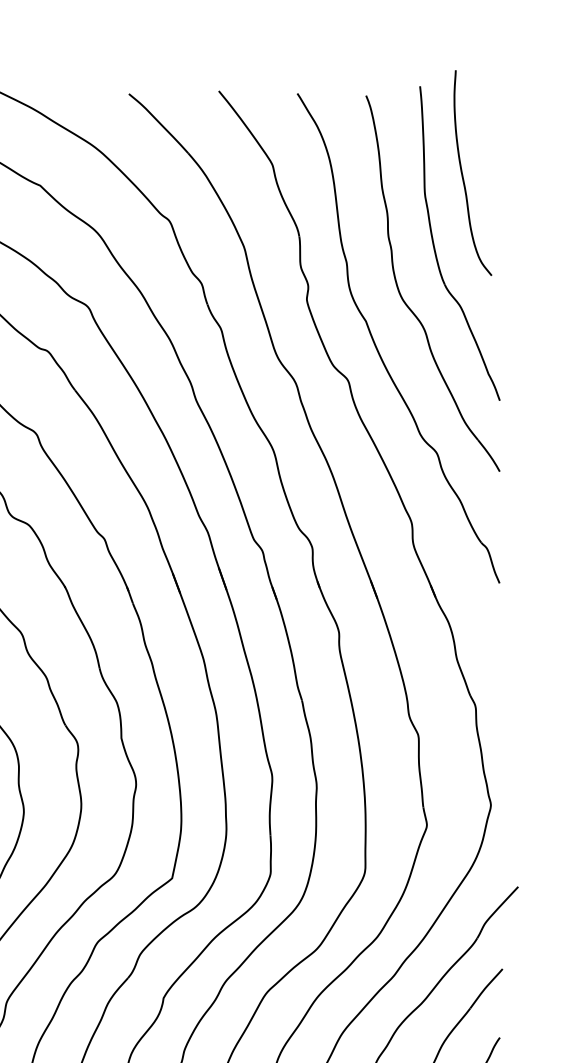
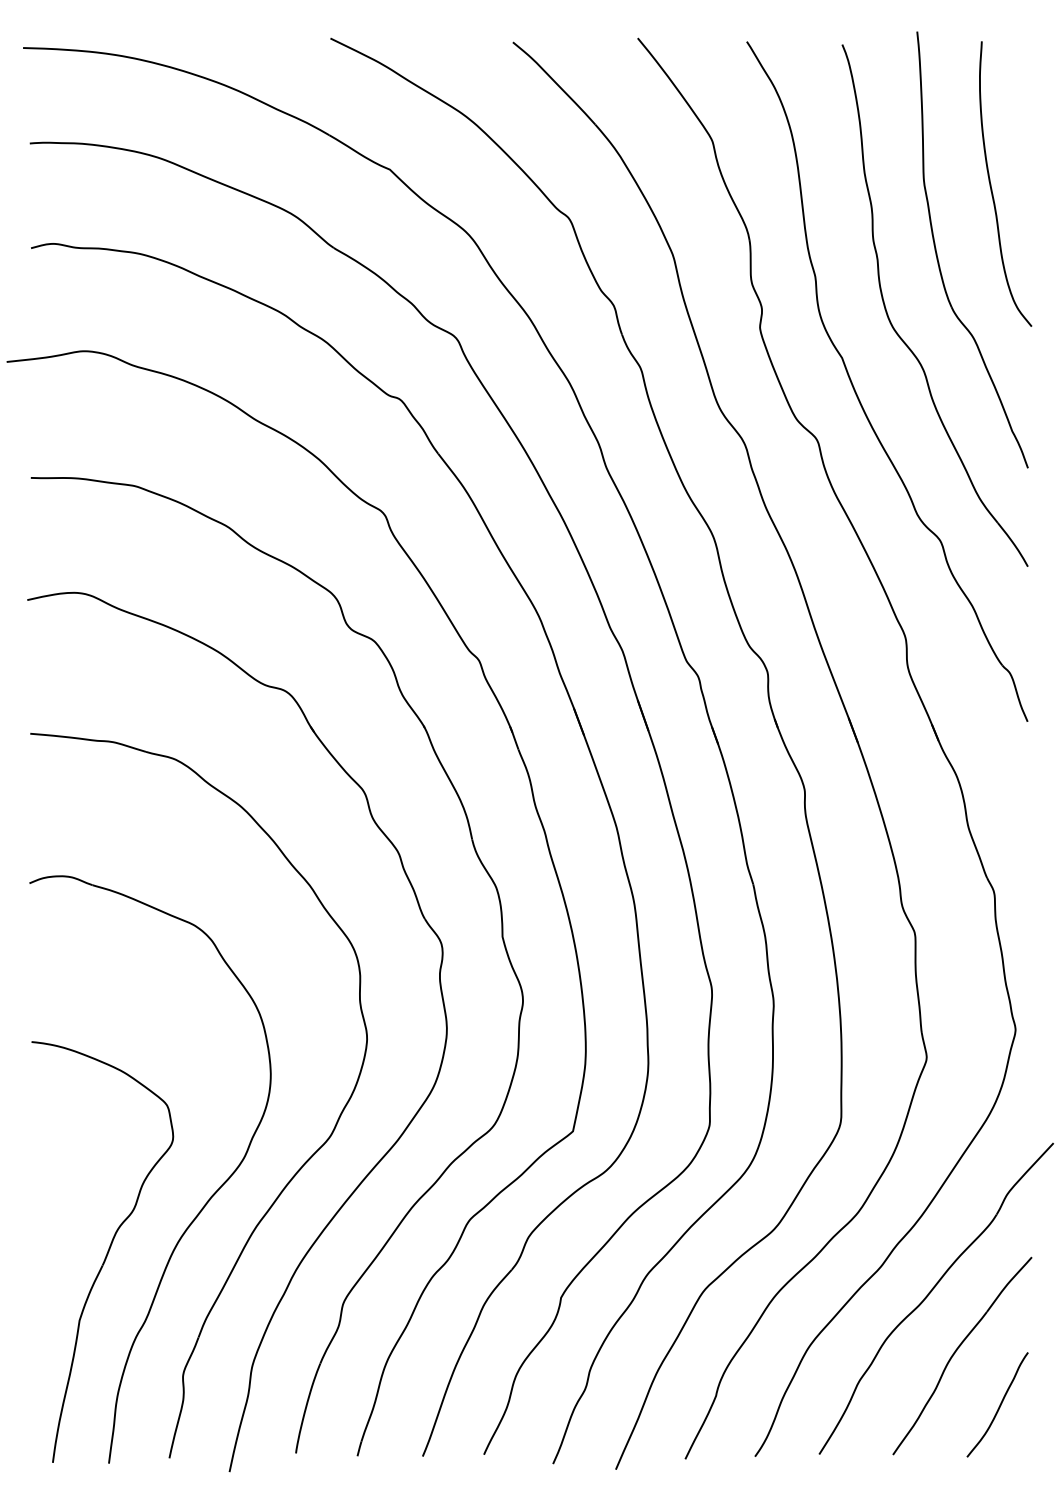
curve: (463, 176) -> (992, 188), moved

